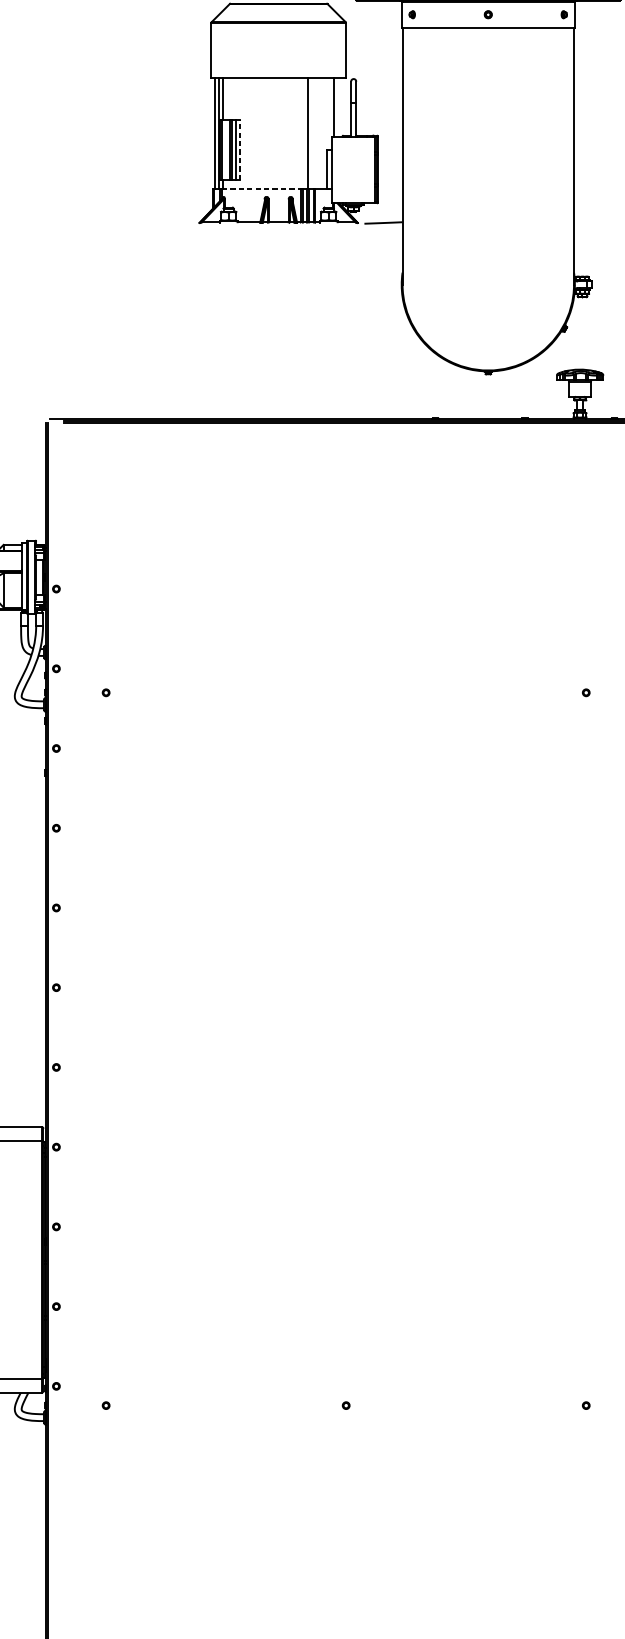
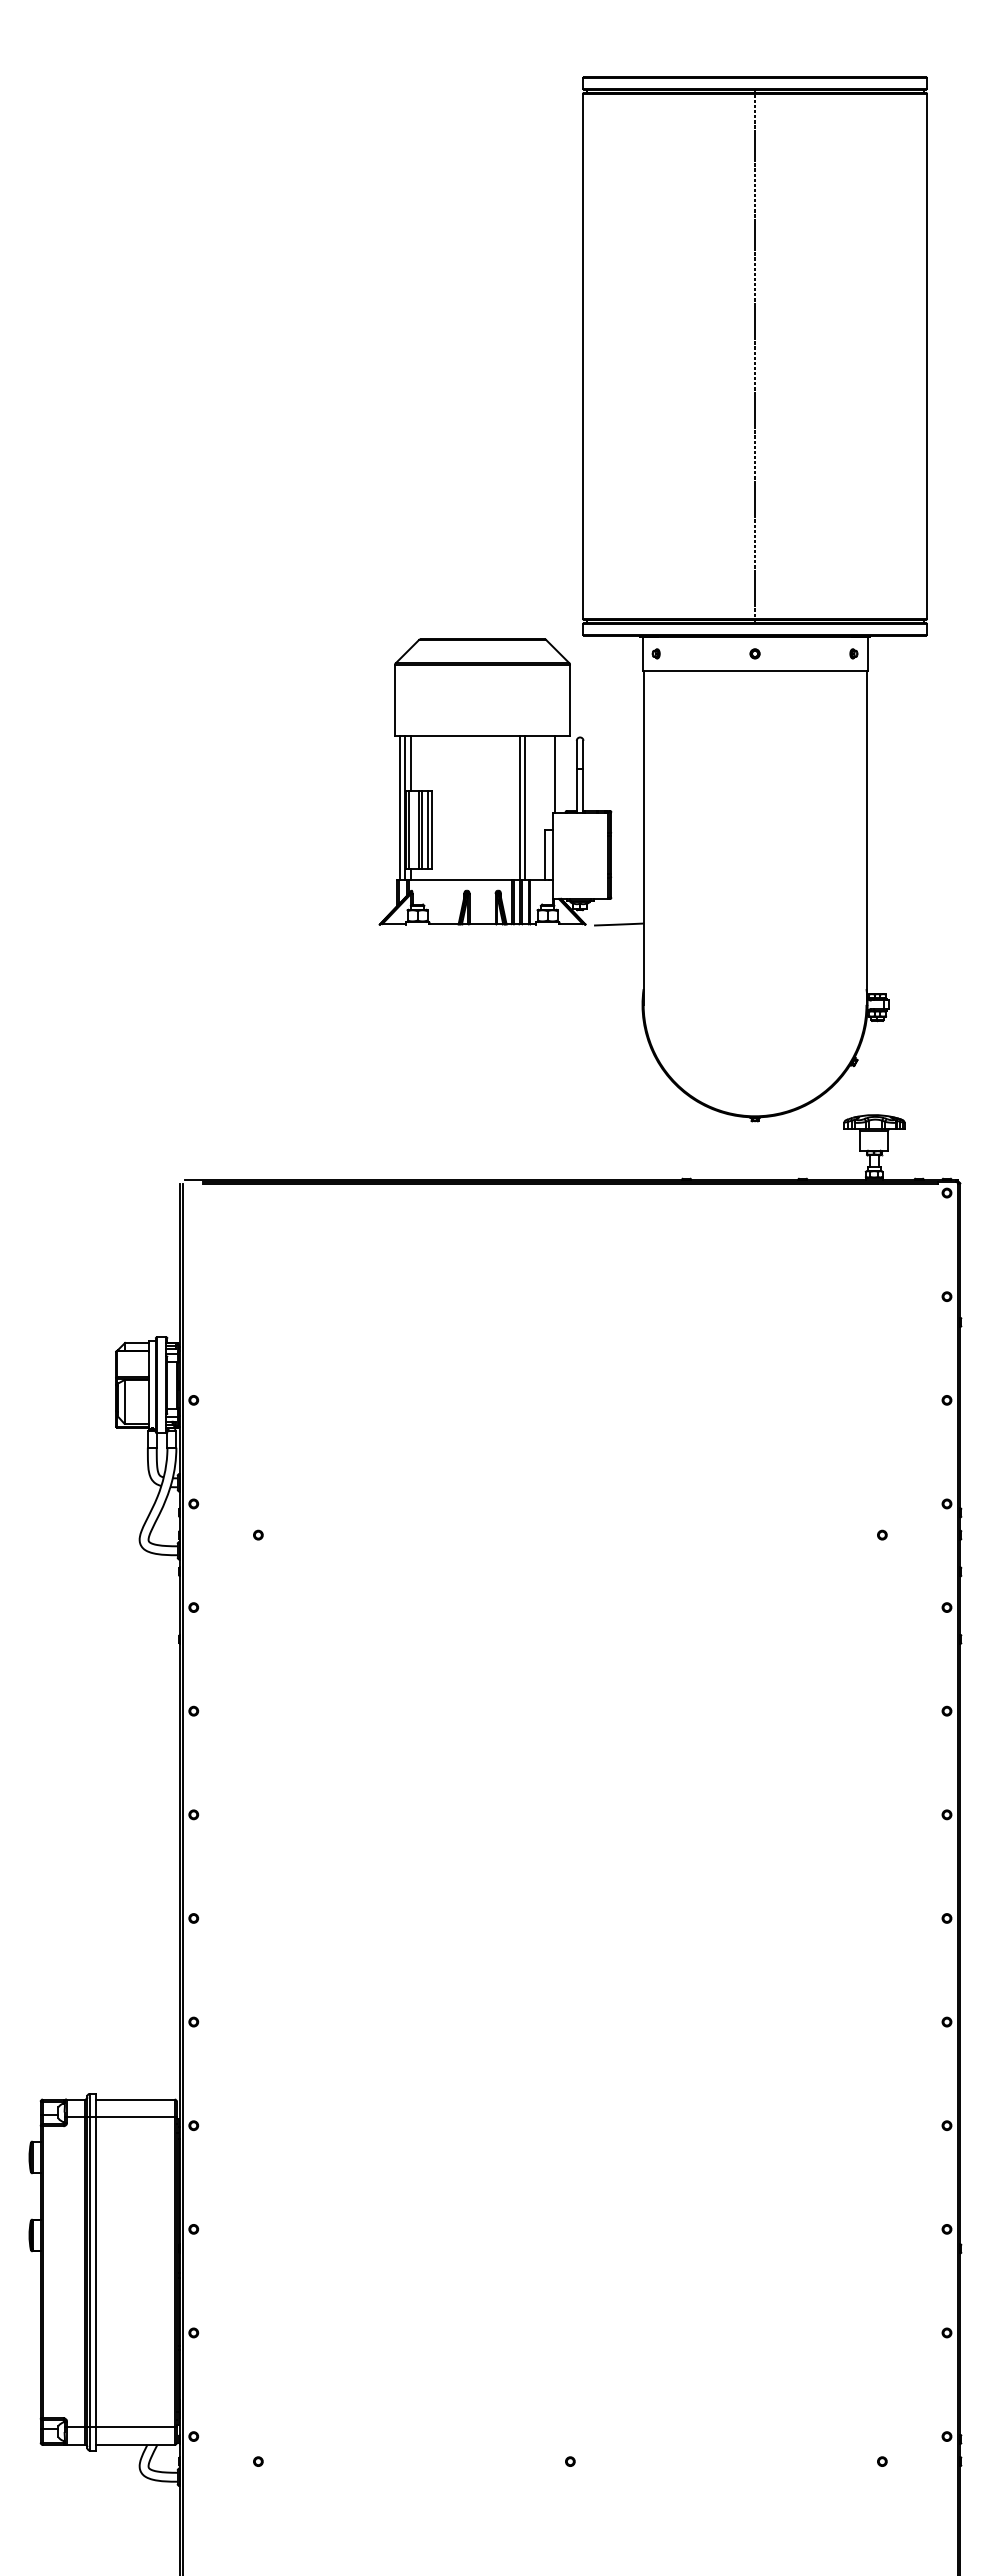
line: (311, 133) -> (525, 808), added
line: (240, 149) -> (432, 829), dashed -> solid
line: (261, 189) -> (460, 880), dashed -> solid

